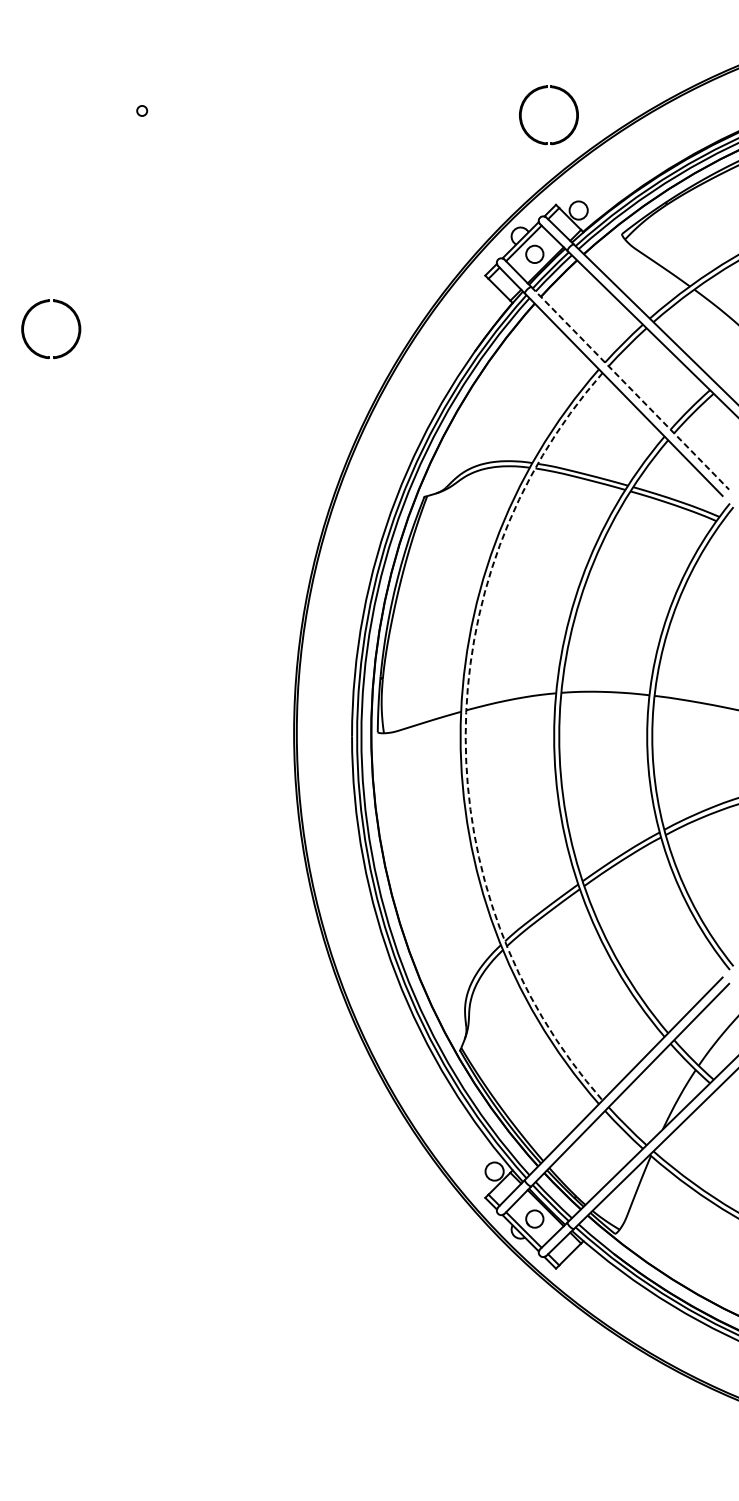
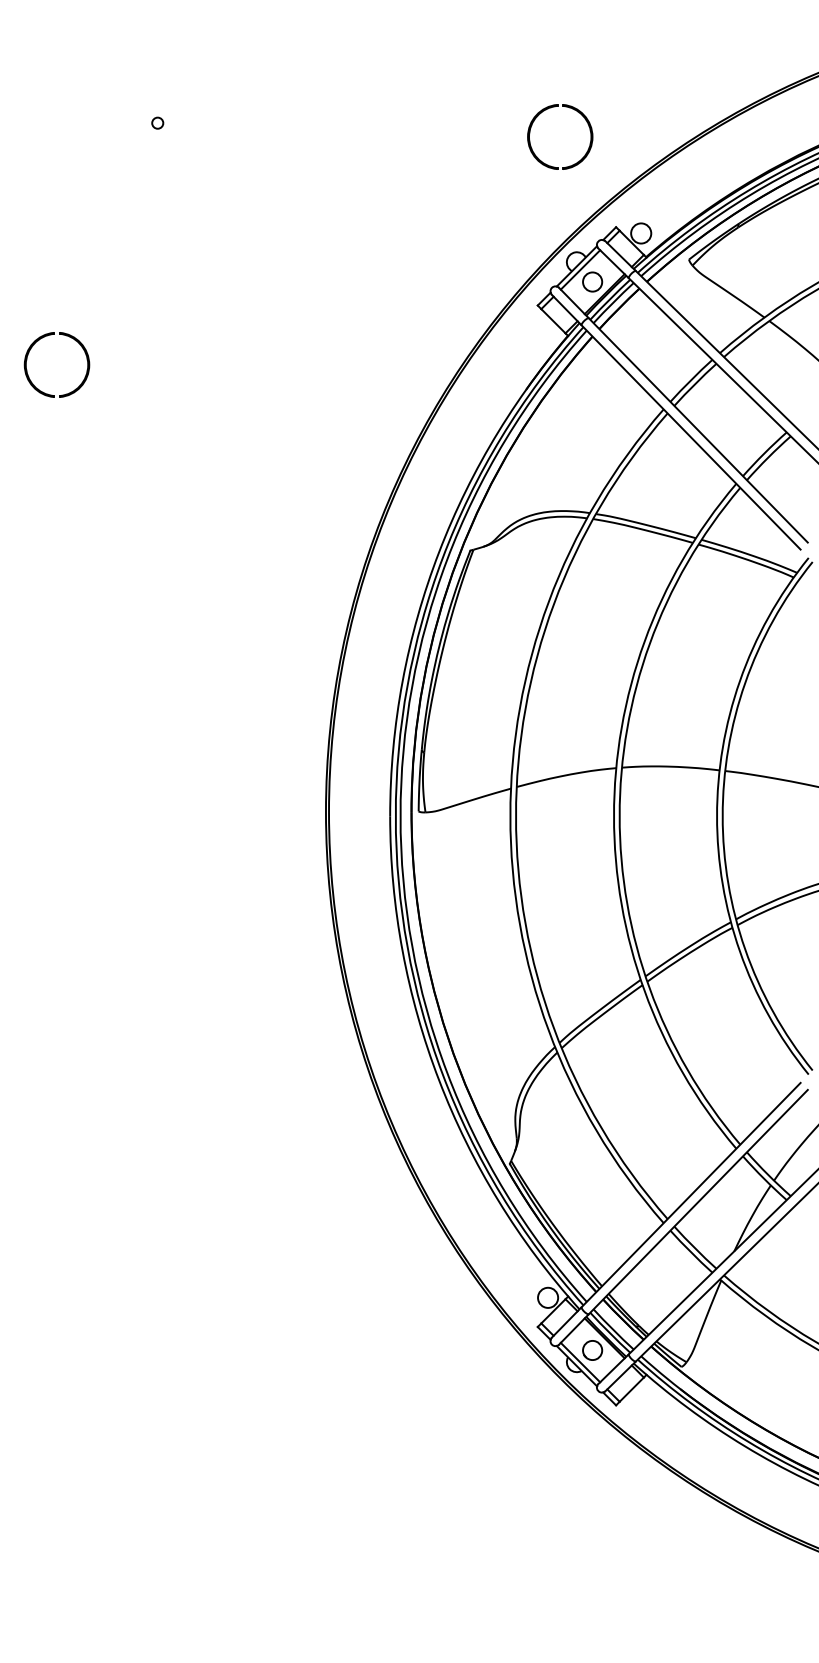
part: (541, 89) -> (551, 108), moved
line: (630, 388) -> (698, 430), dashed -> solid
arc: (466, 736) -> (516, 816), dashed -> solid

